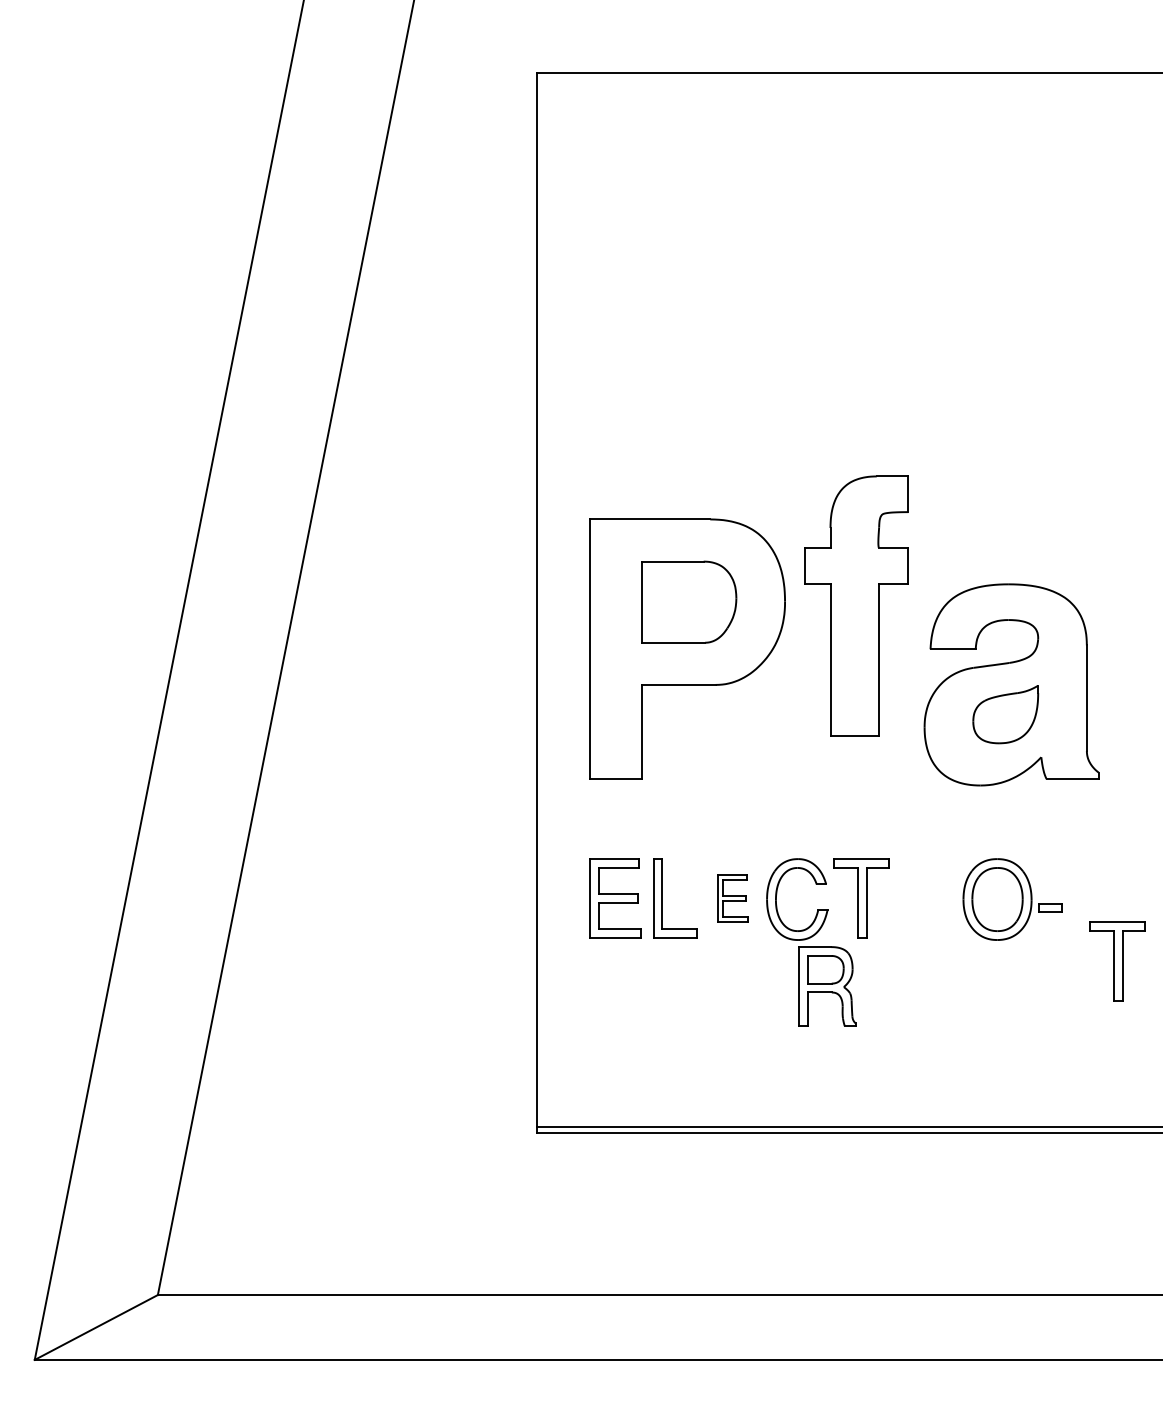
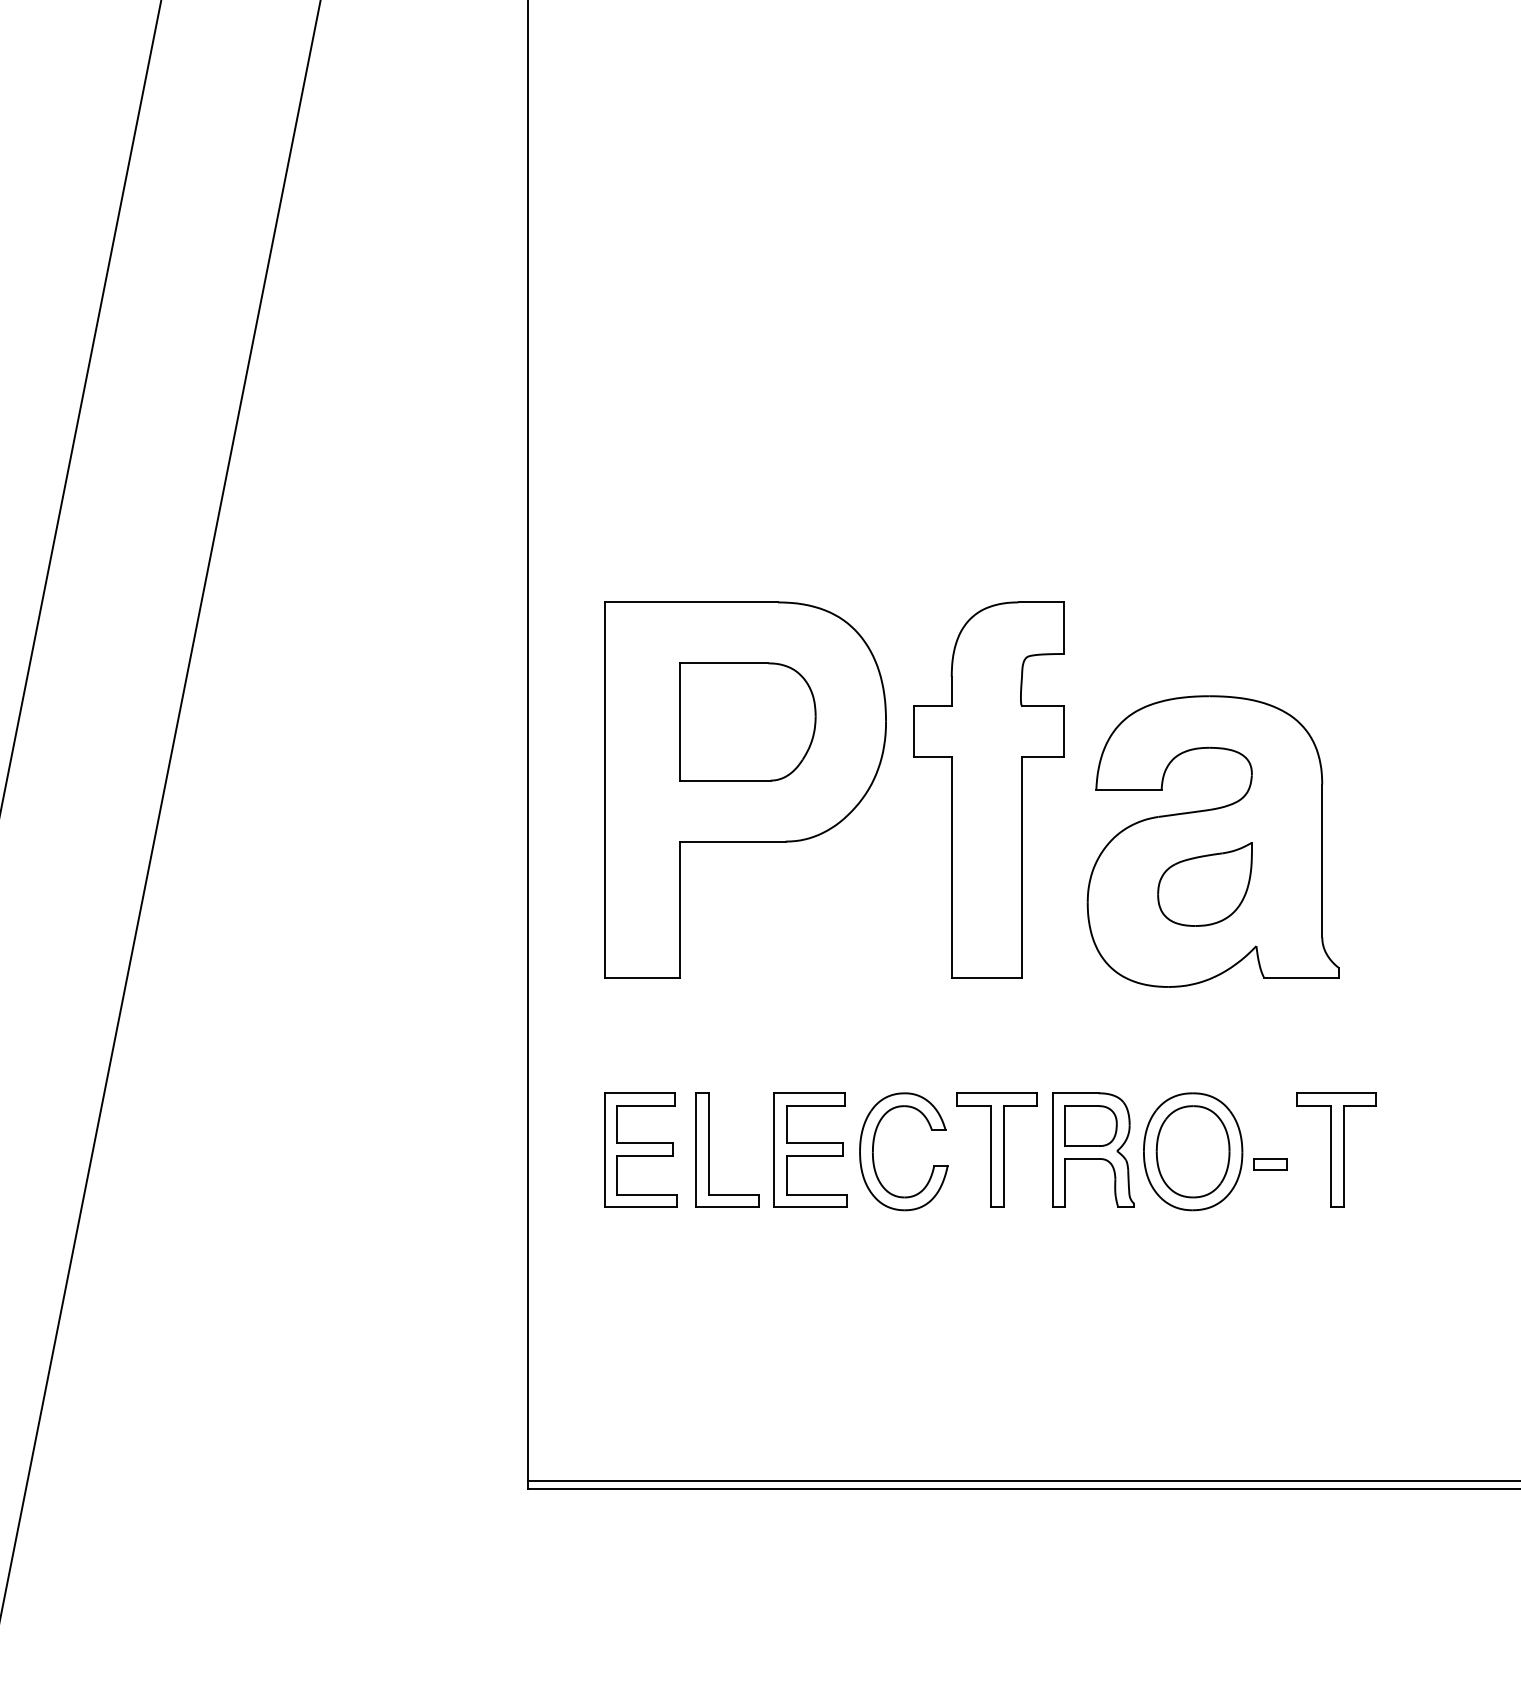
part: (856, 605) -> (989, 788), moved
part: (732, 898) -> (810, 1150), size x1.67
part: (1117, 961) -> (1336, 1150), moved
part: (827, 986) -> (1093, 1150), moved

